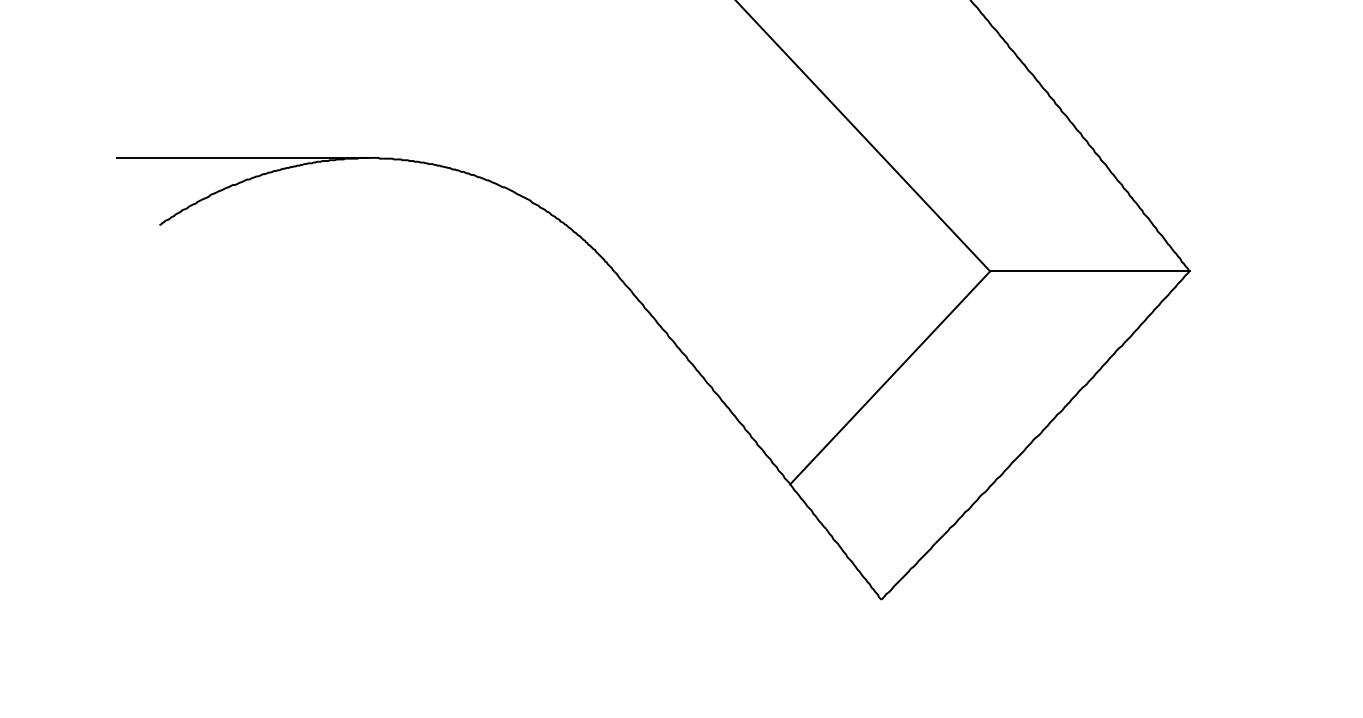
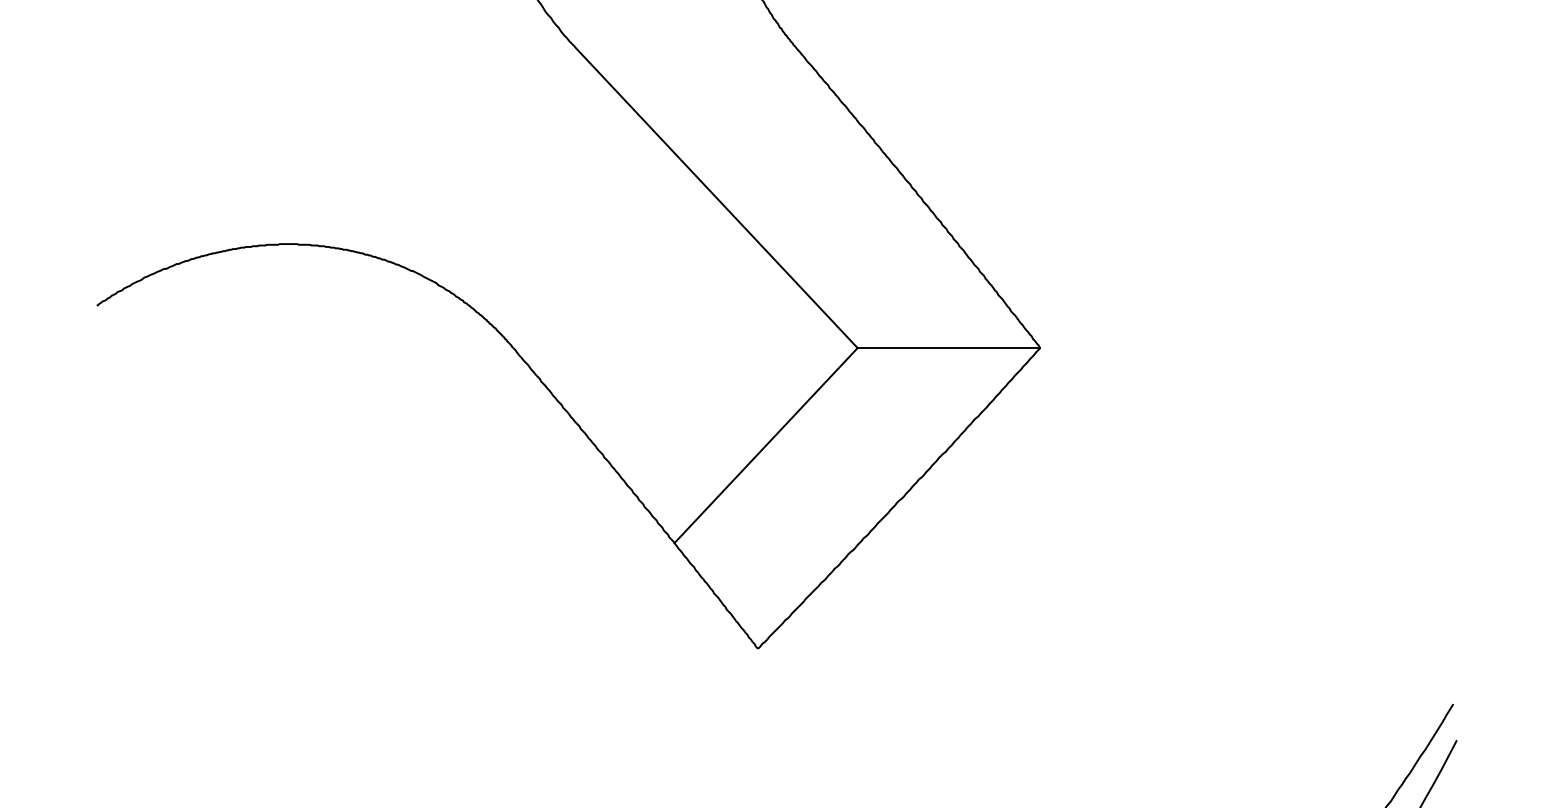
line: (242, 158) -> (172, 244), removed

